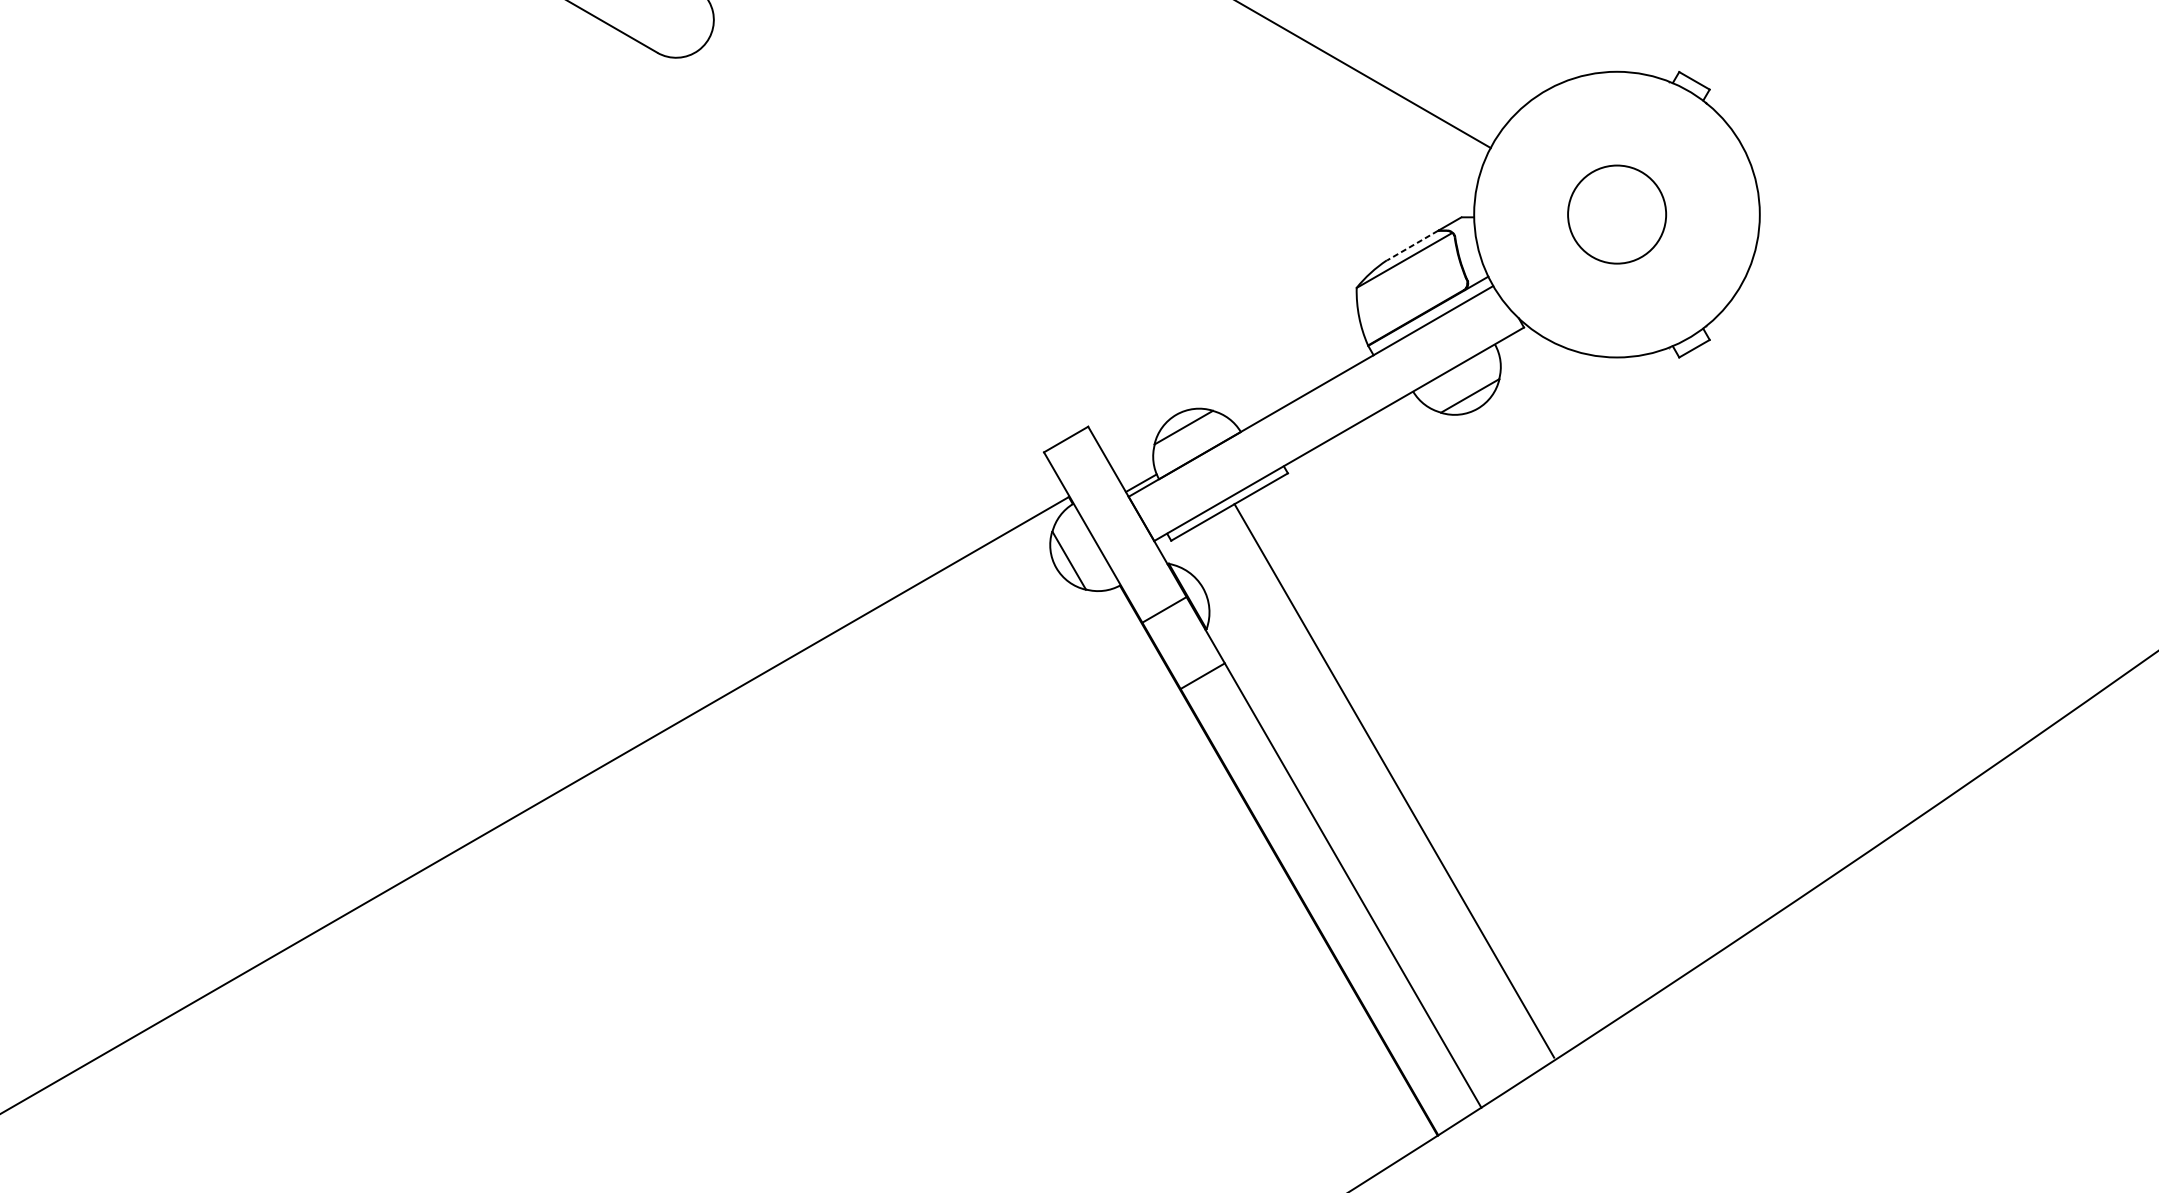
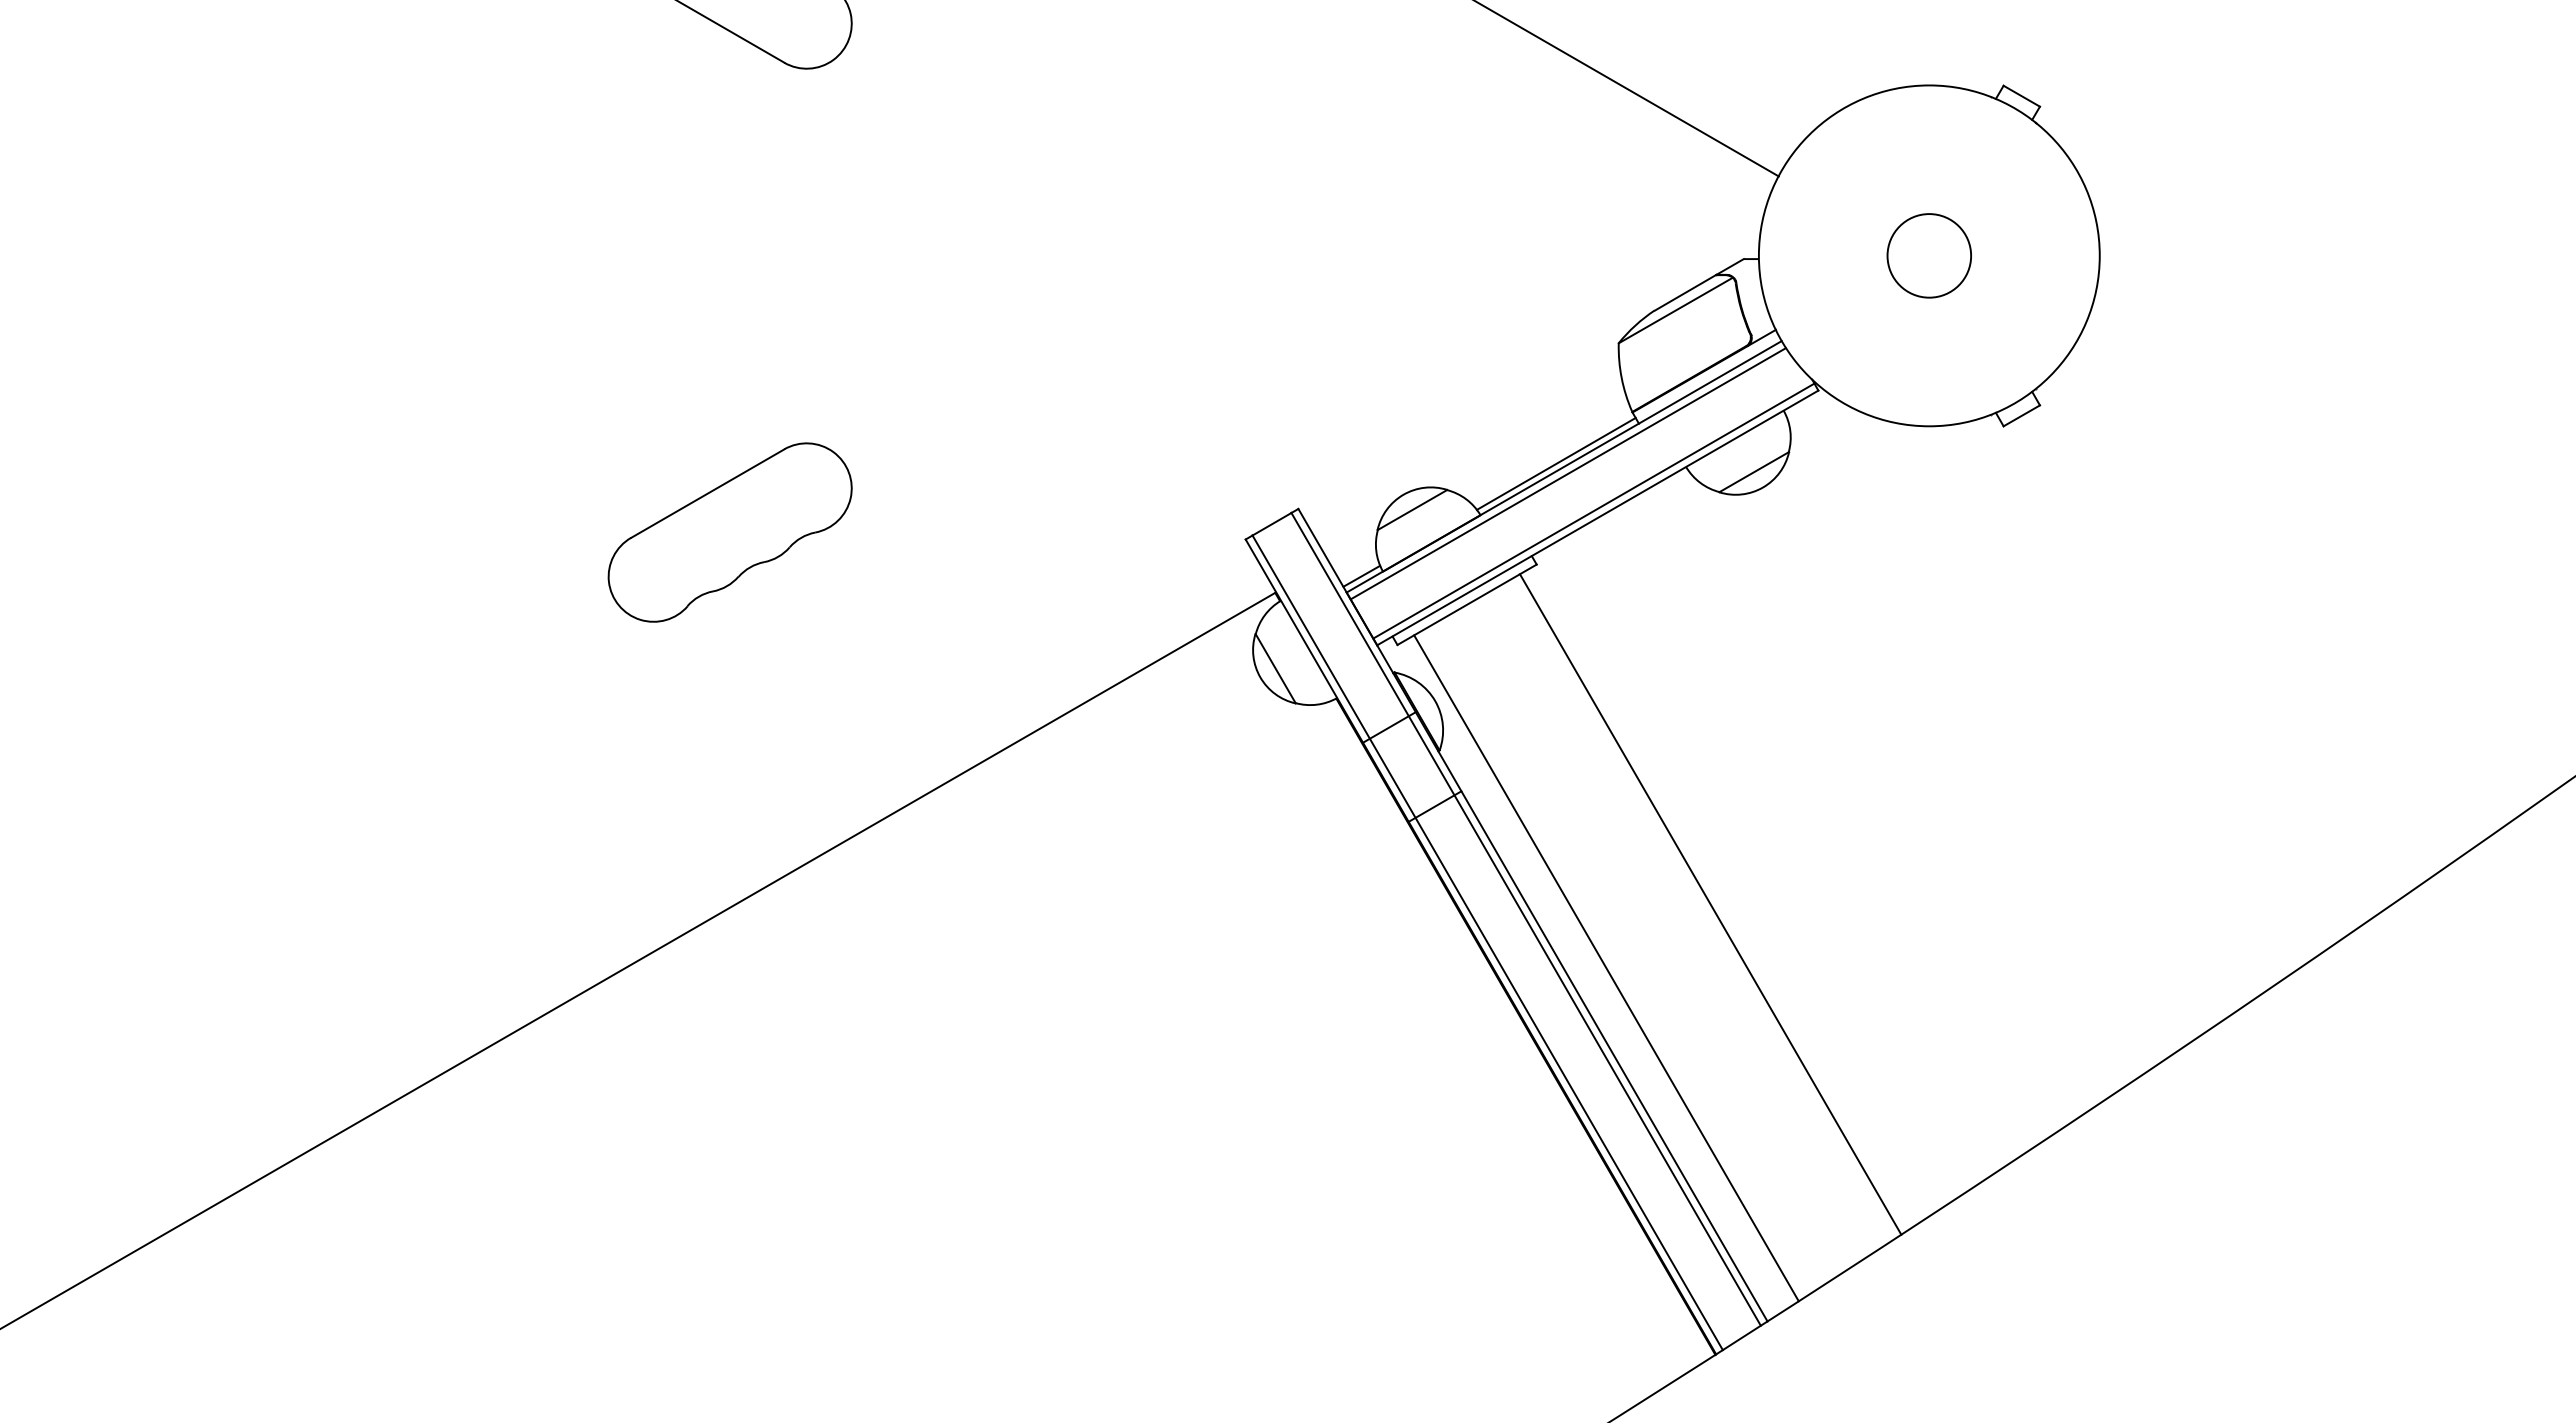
circle: (1616, 214) -> (1928, 255), size x0.71
line: (1412, 246) -> (1685, 293), dashed -> solid
line: (1303, 388) -> (1555, 463), added
line: (1313, 397) -> (1567, 473), added
line: (1335, 428) -> (1593, 510), added
part: (611, 446) -> (729, 532), added
line: (1278, 769) -> (1525, 918), added
line: (1394, 780) -> (1710, 904), moved
line: (1246, 790) -> (1487, 942), added
line: (1346, 811) -> (1606, 968), added

